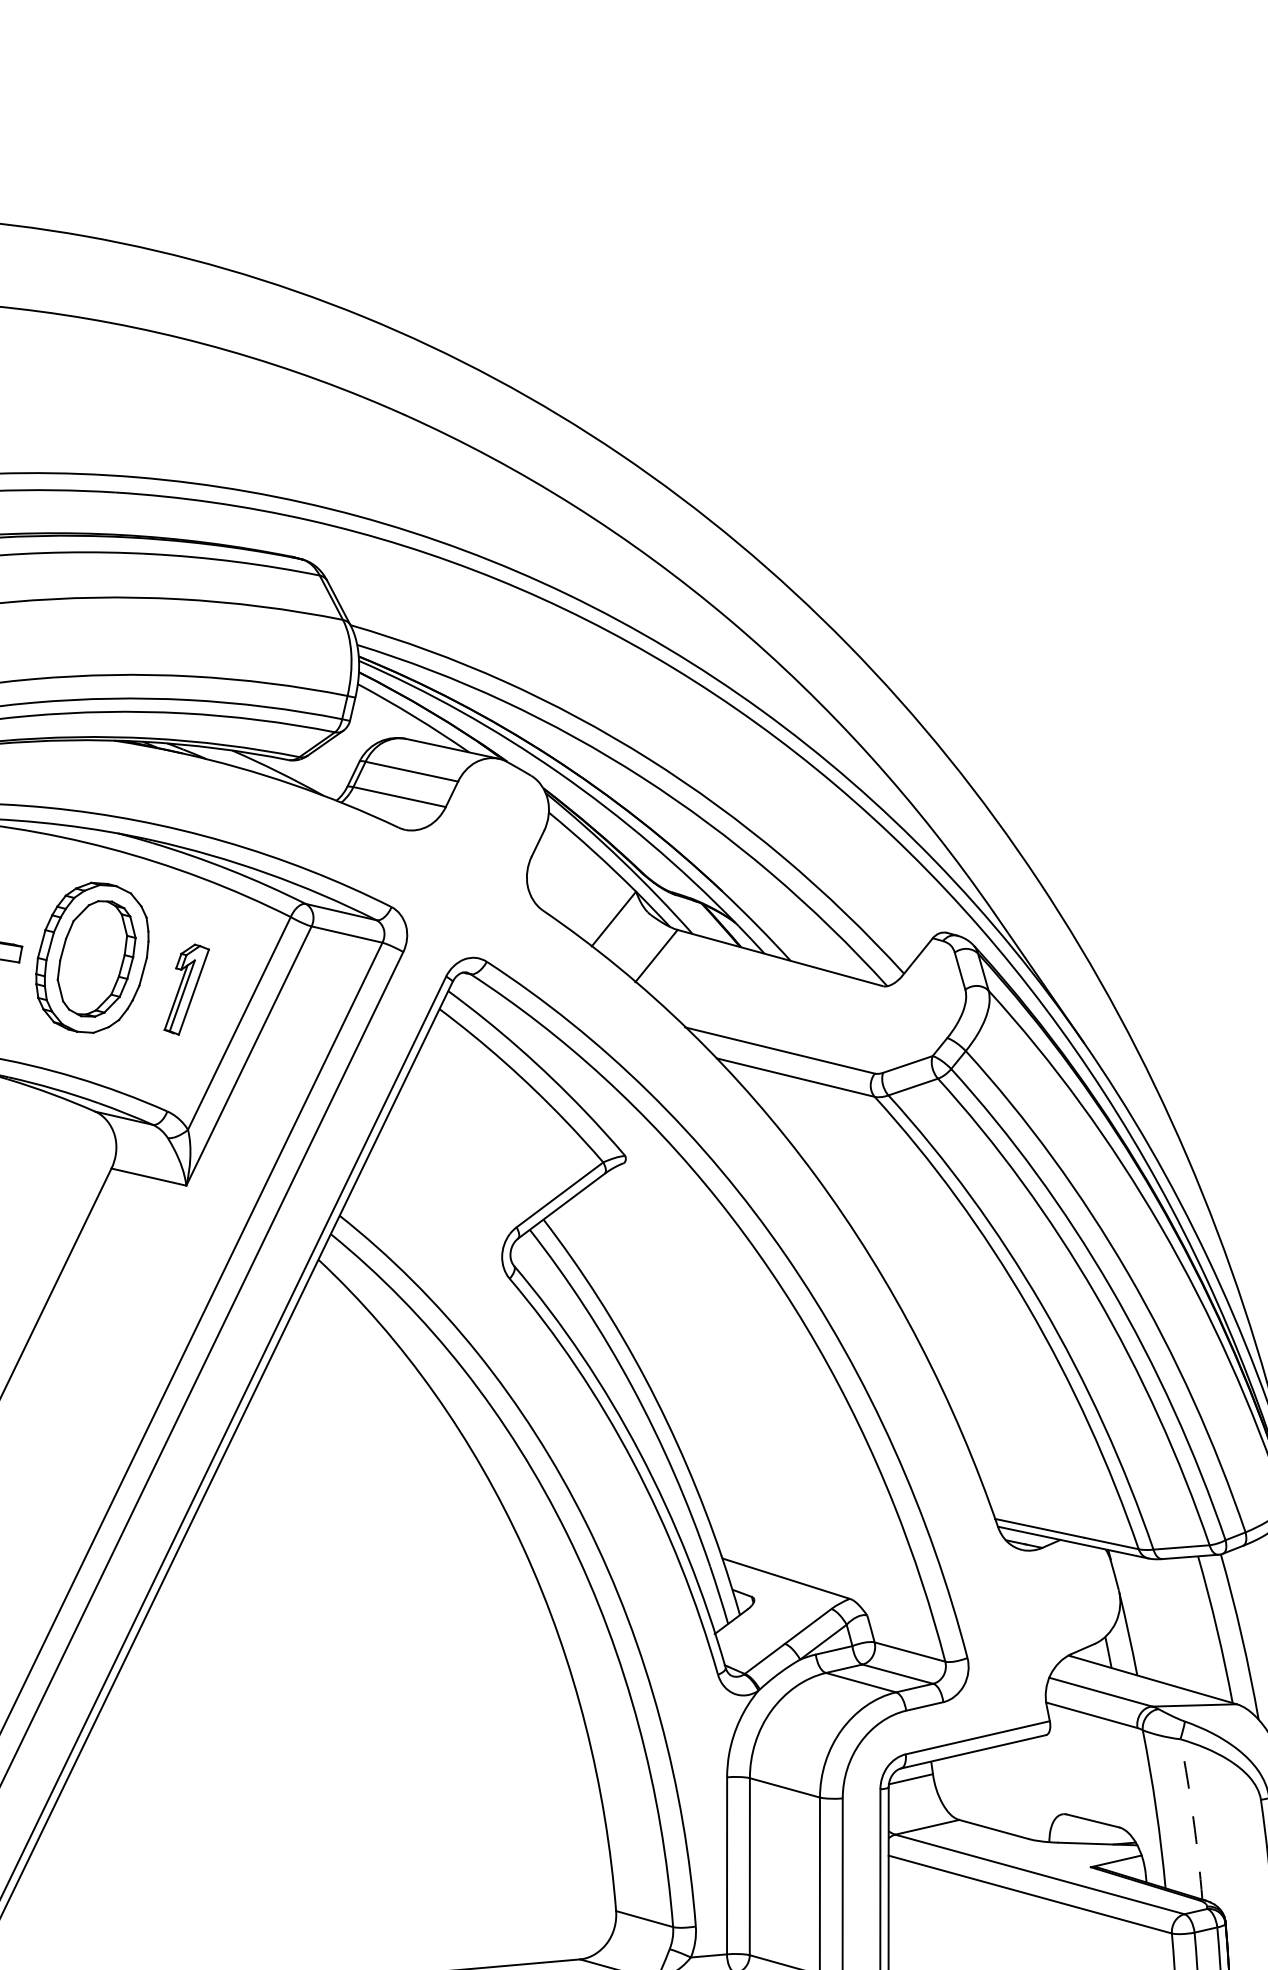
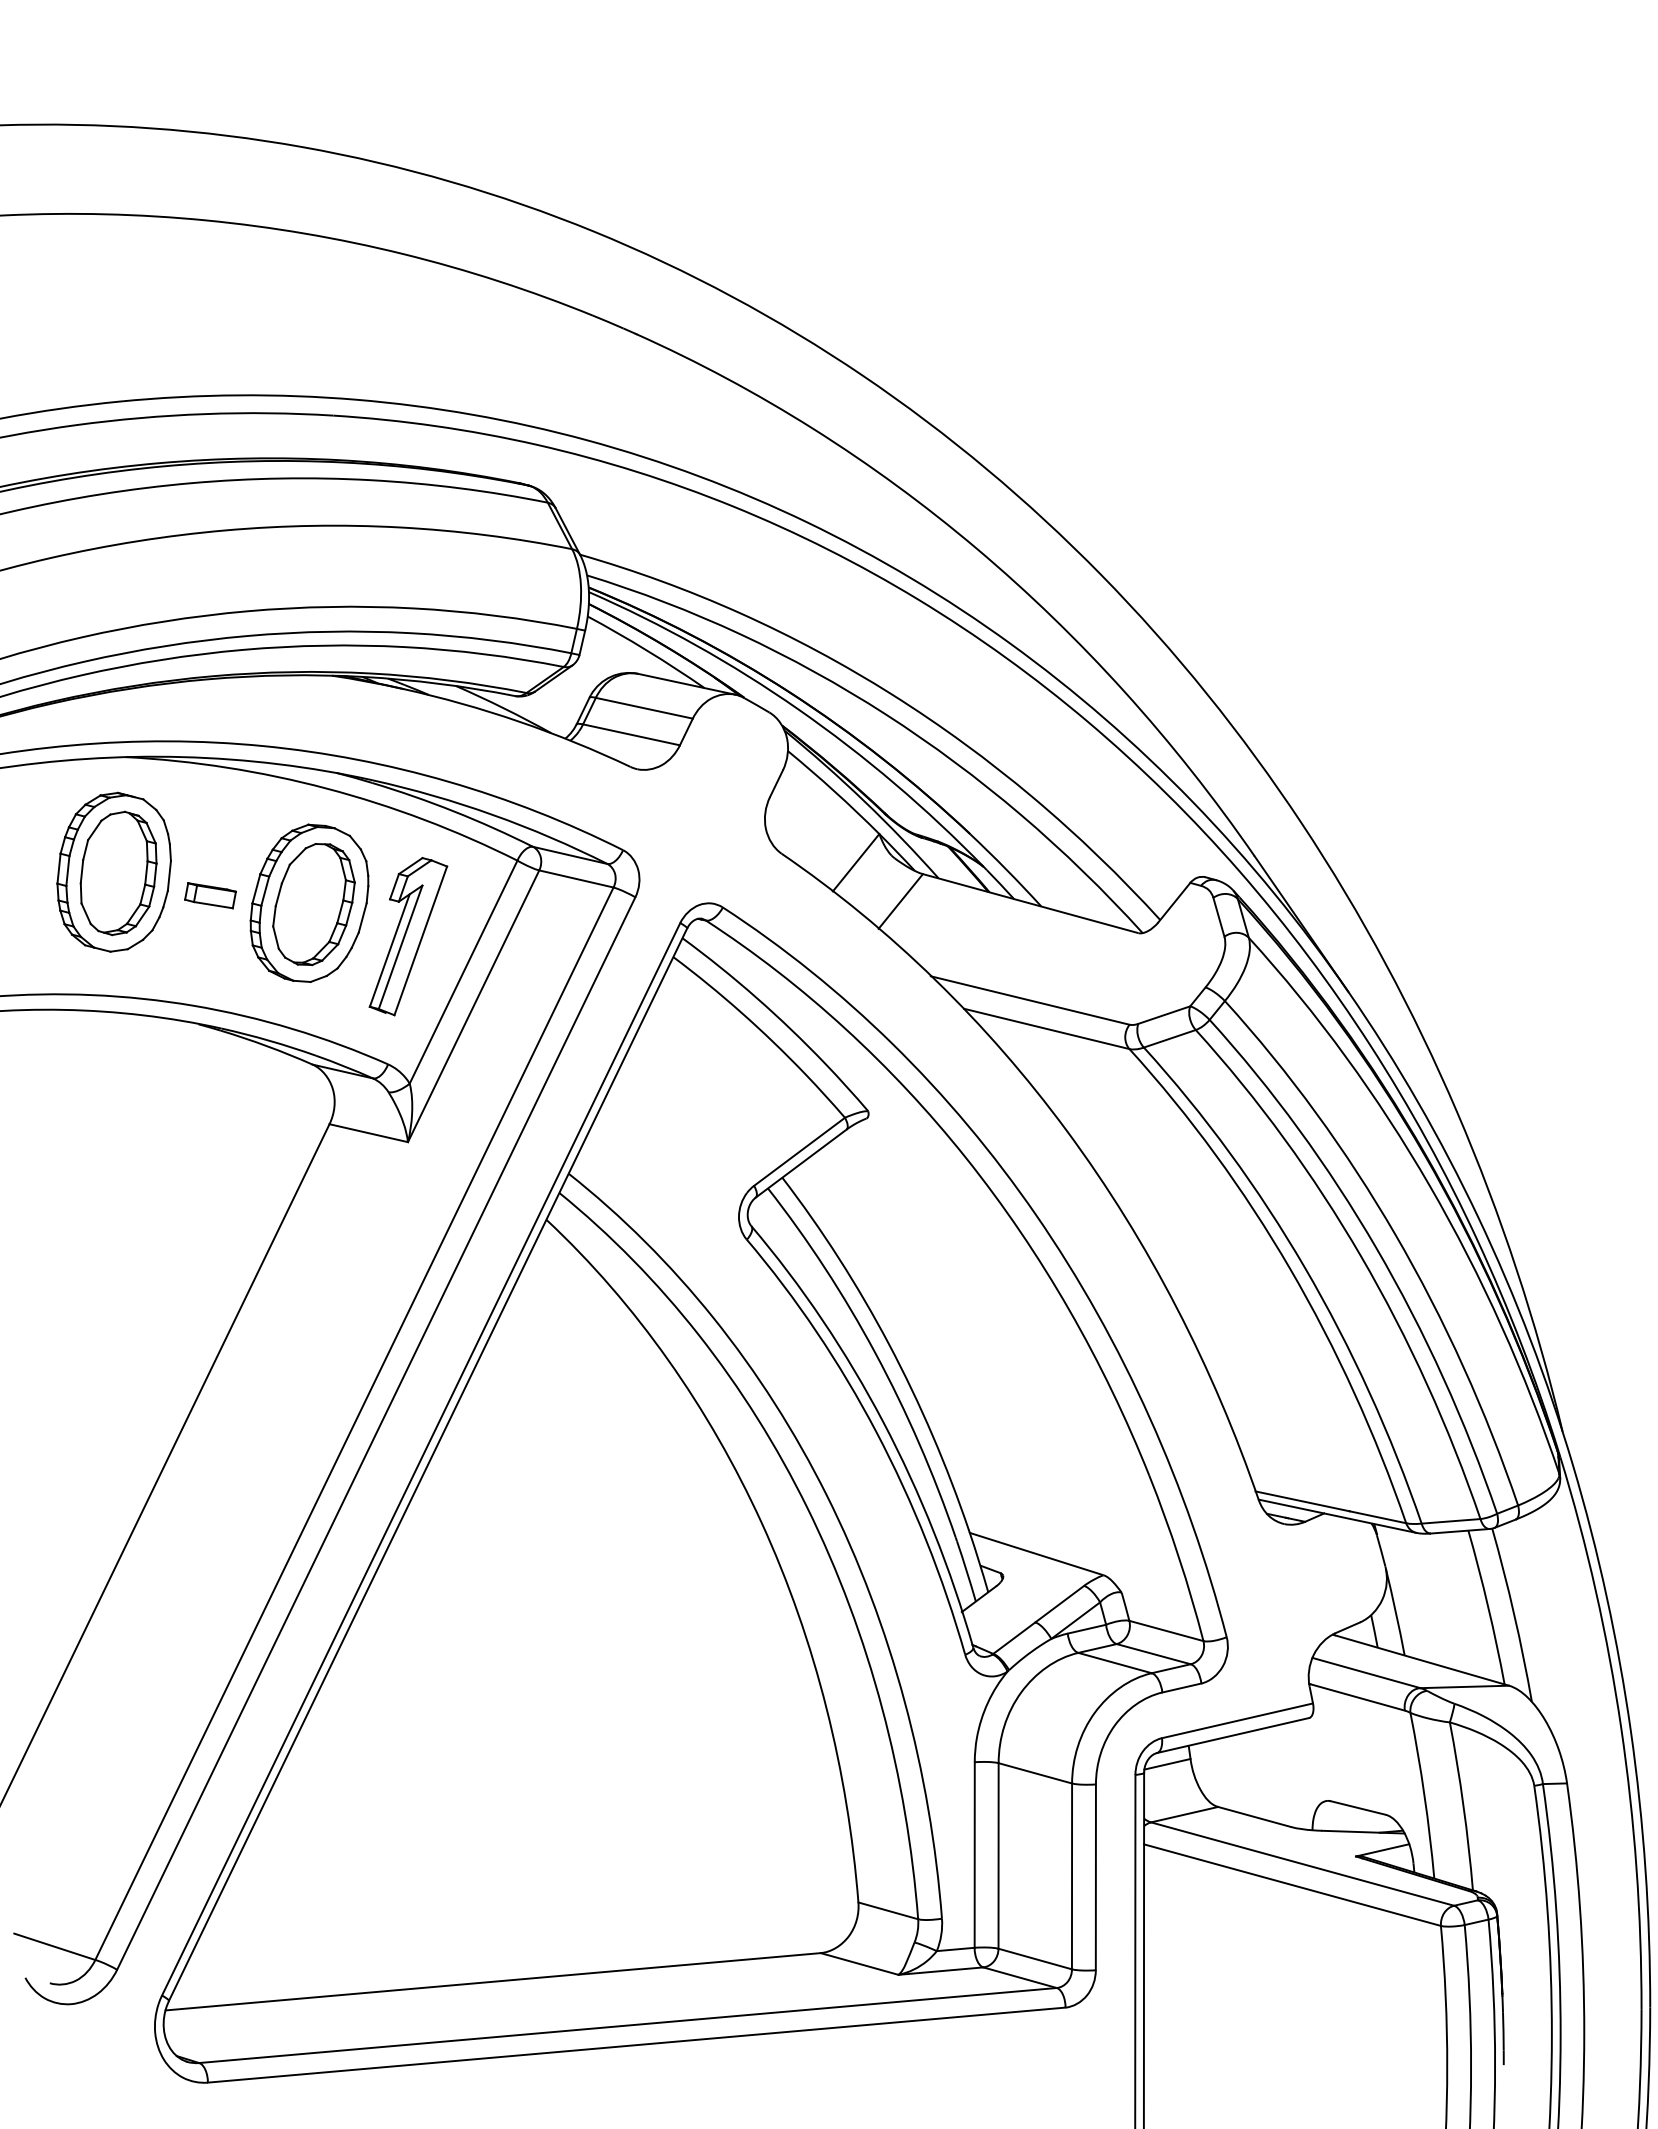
part: (186, 989) -> (408, 936), size x1.67
arc: (1193, 1819) -> (1463, 1806), dashed -> solid

